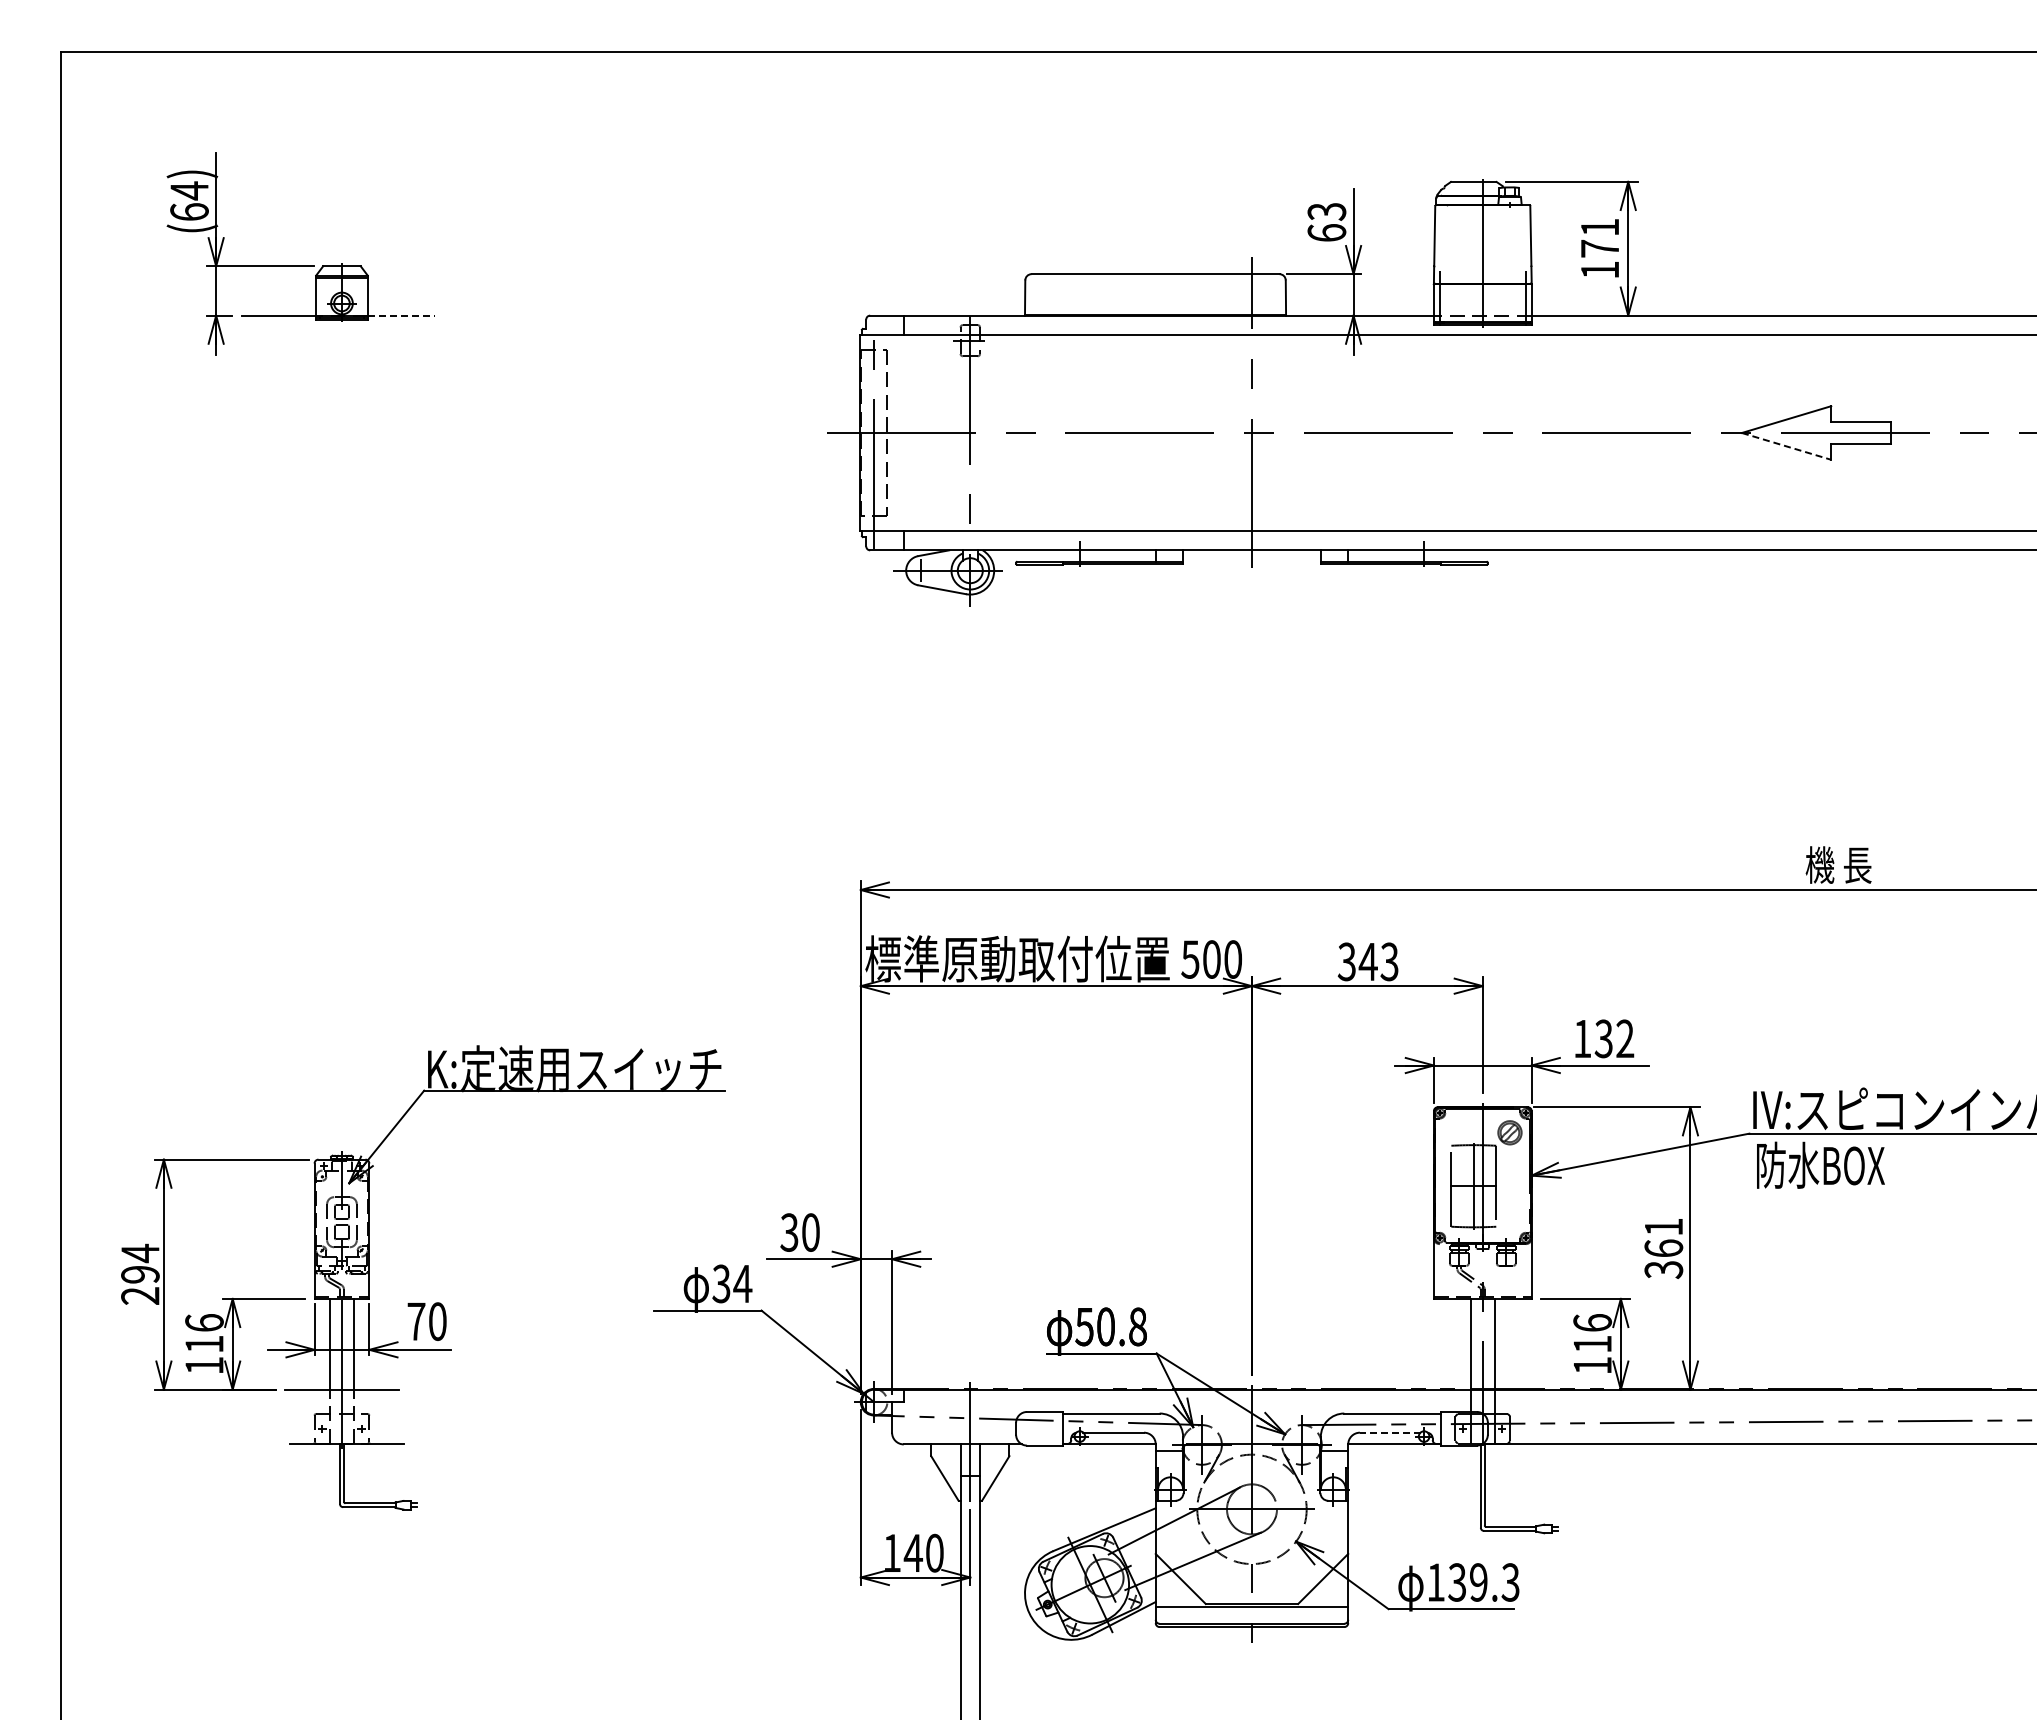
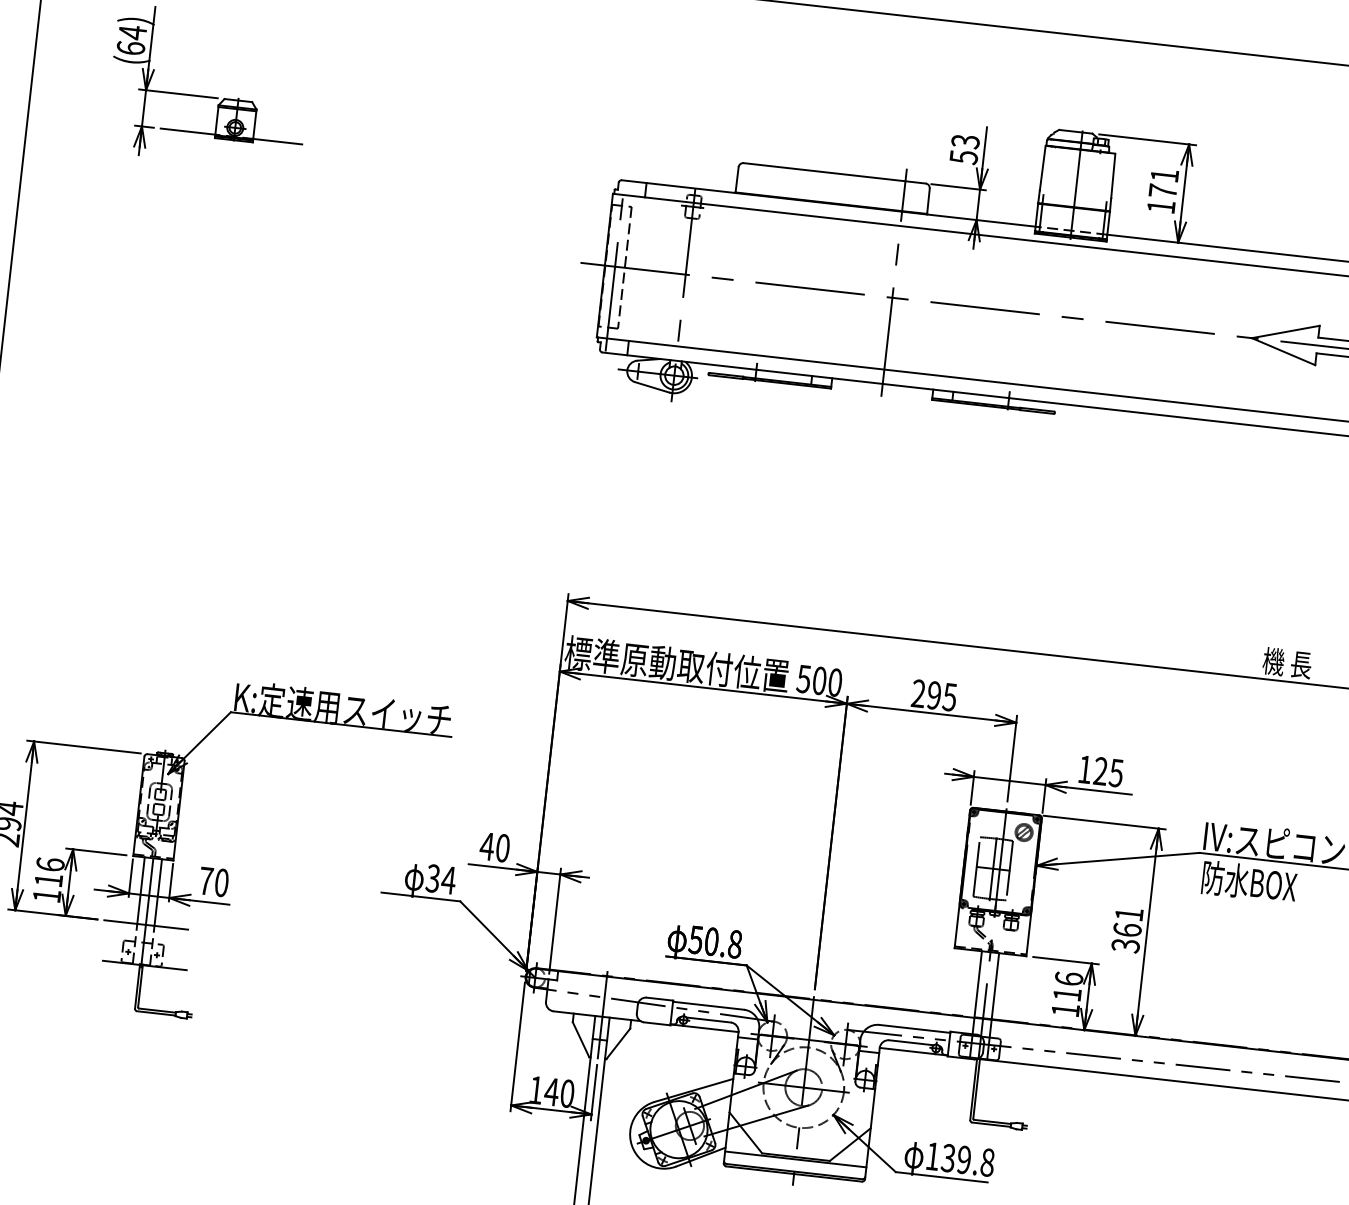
text: (1326, 233) -> (963, 157), 63 -> 53
line: (401, 315) -> (278, 141), dashed -> solid
line: (1786, 446) -> (1283, 351), dashed -> solid
text: (1367, 961) -> (933, 695), 343 -> 295
text: (1614, 1038) -> (1108, 771), 132 -> 125
text: (789, 1232) -> (487, 846), 30 -> 40
line: (1389, 1432) -> (911, 1042), dashed -> solid
text: (1510, 1582) -> (987, 1162), 139.3 -> 139.8

